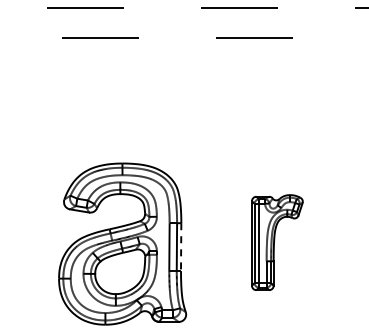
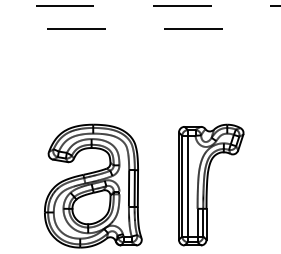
part: (277, 242) -> (211, 184), size x1.67
line: (181, 247) -> (138, 188), dashed -> solid

